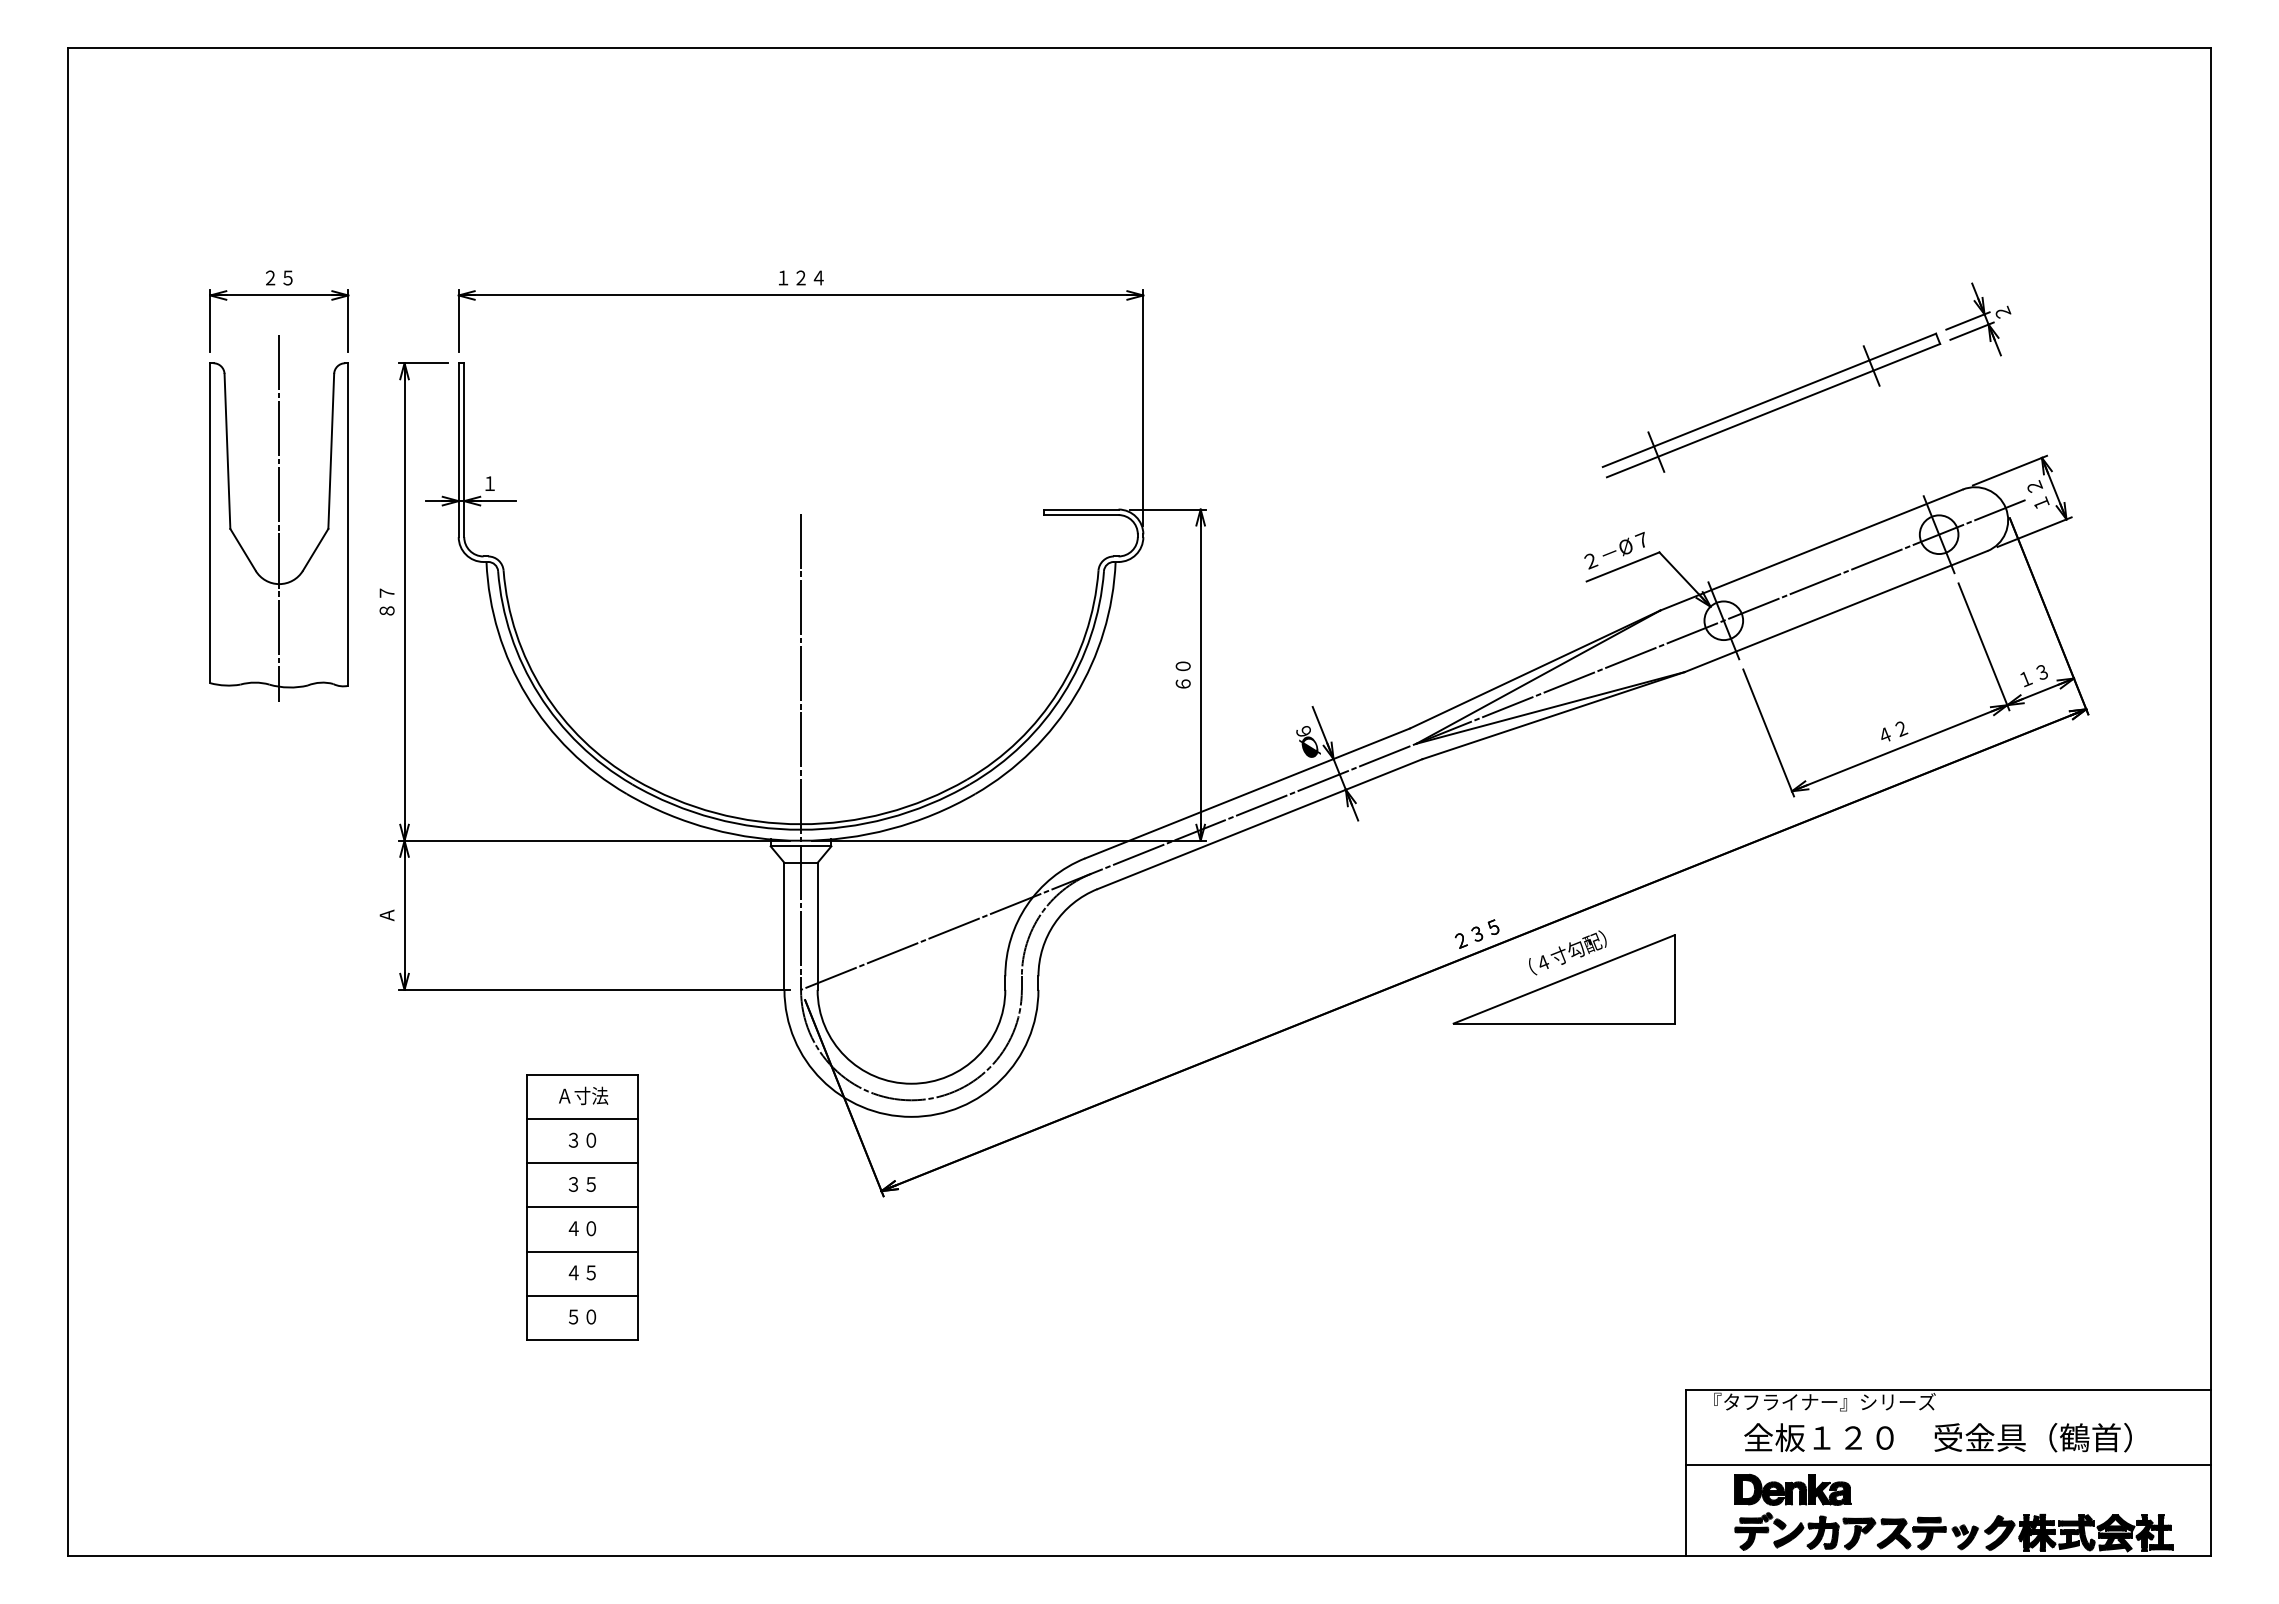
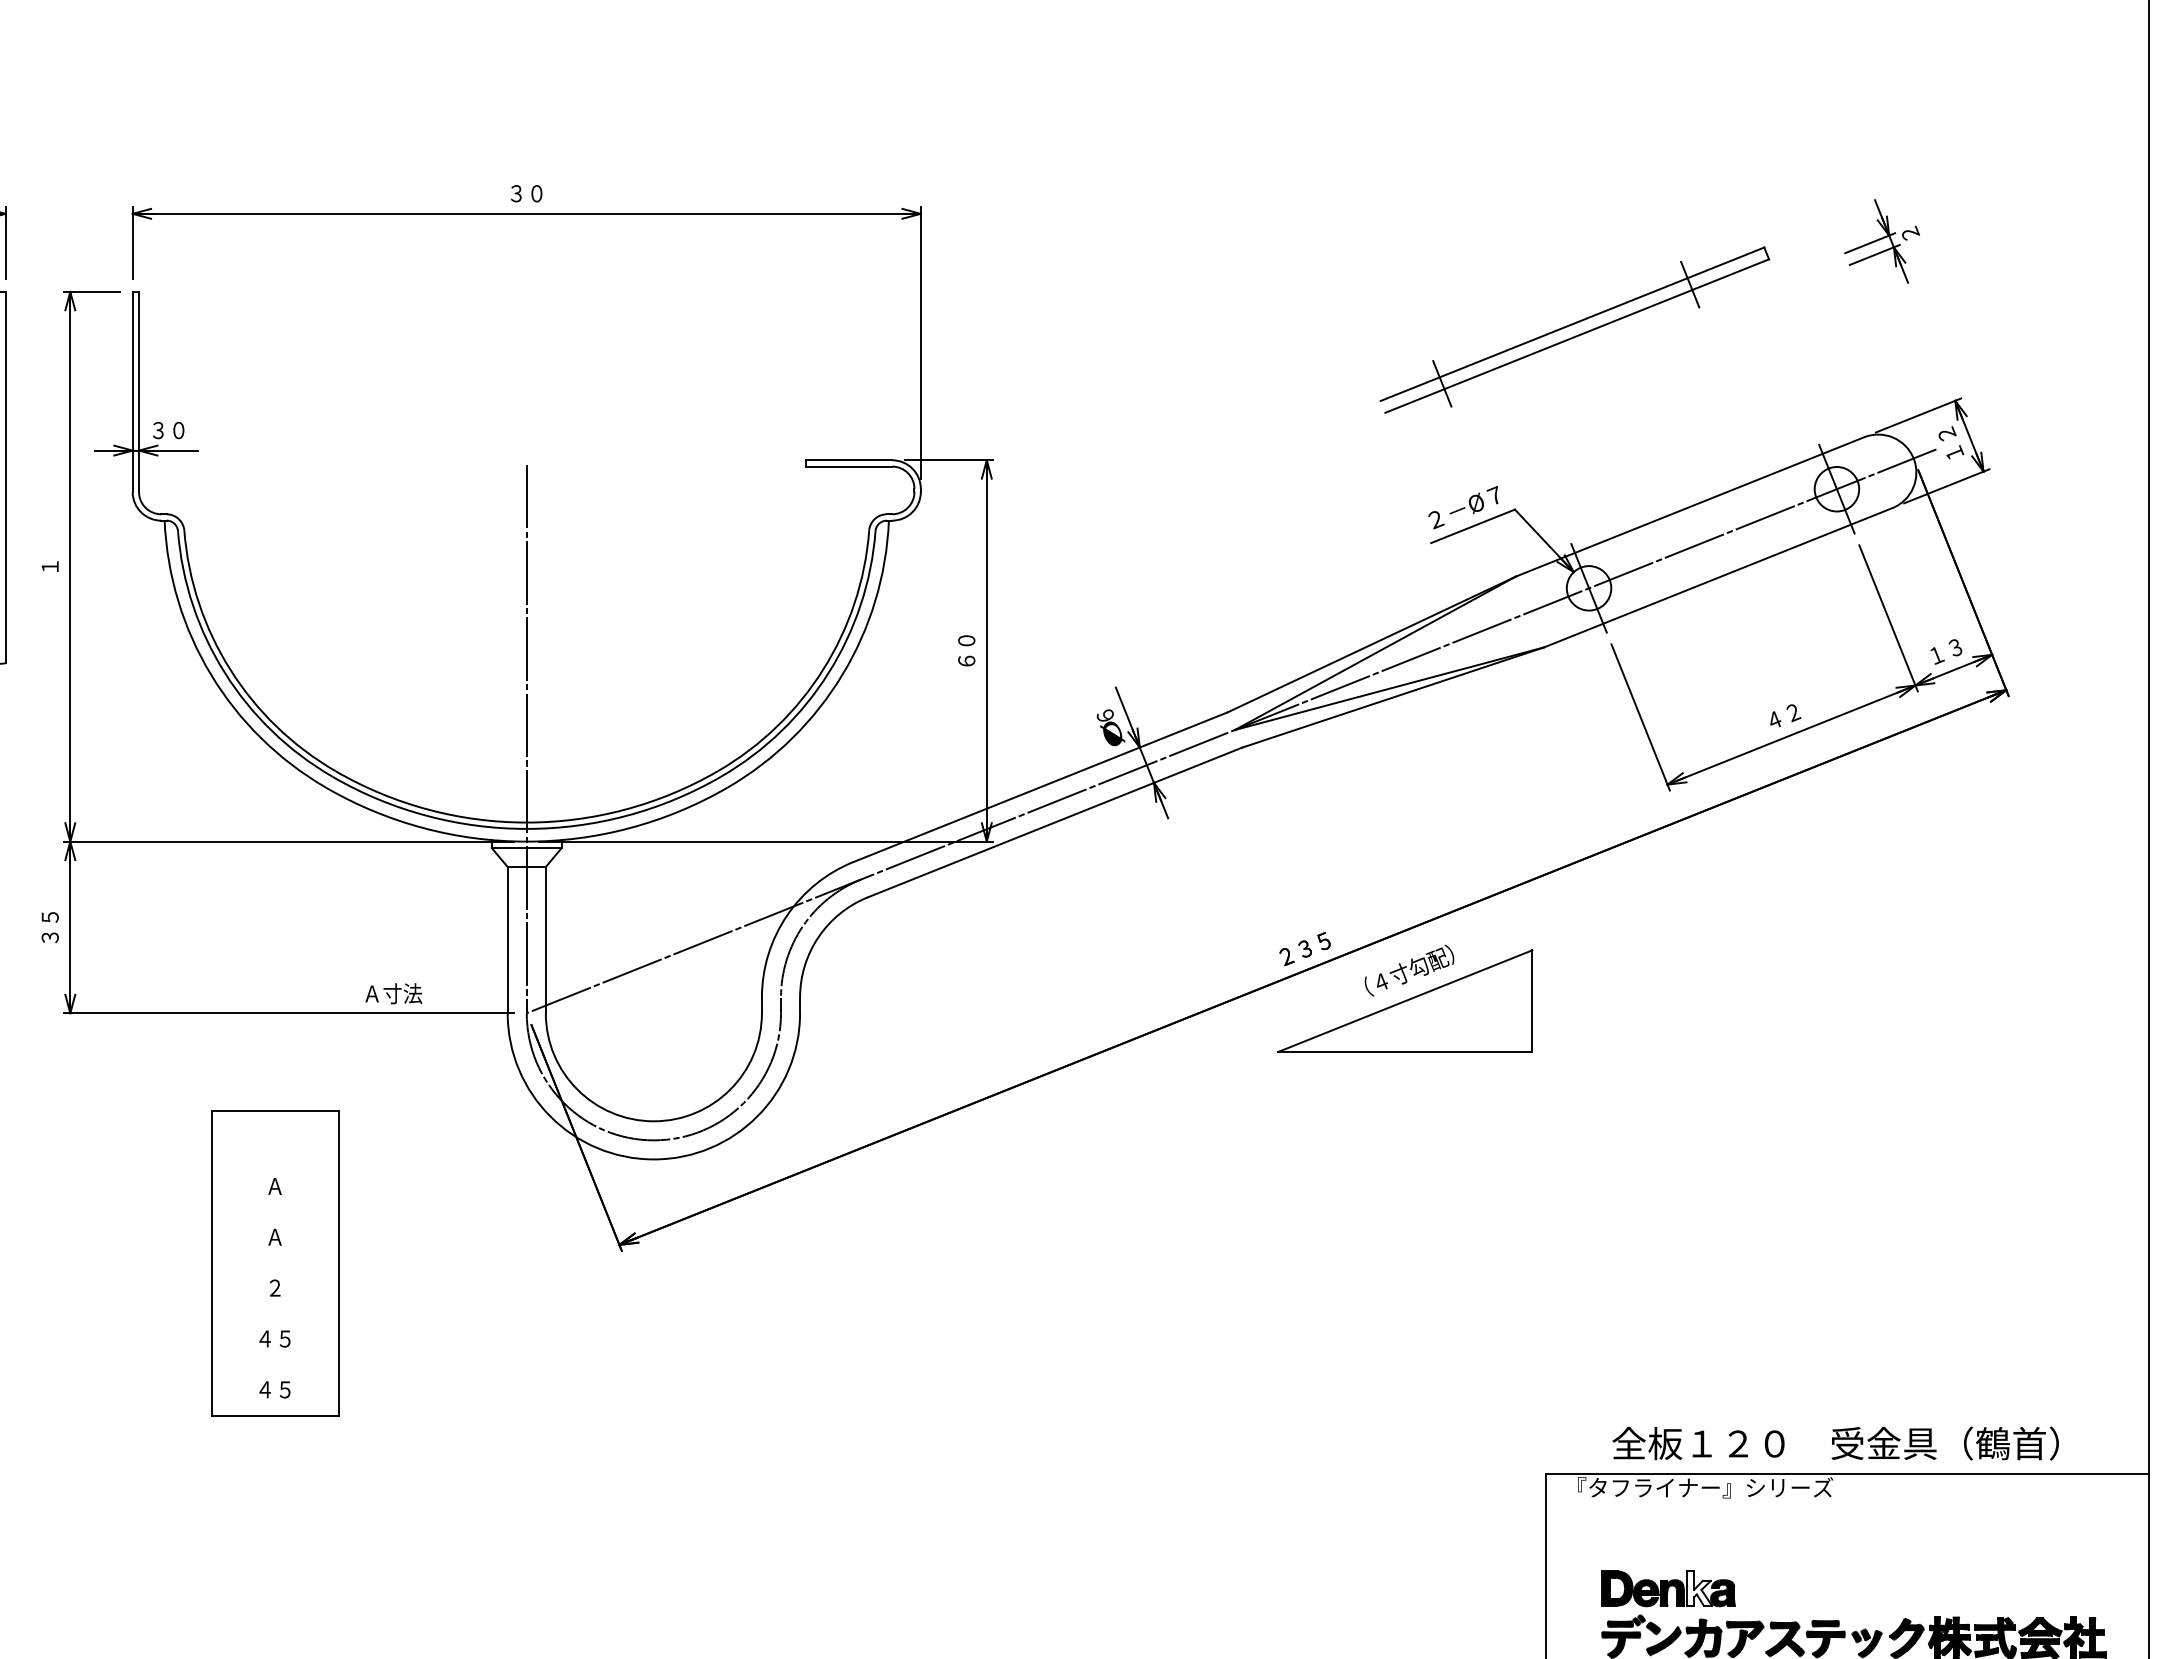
text: (801, 277) -> (527, 193), １２４ -> ３０
part: (1771, 405) -> (1574, 330), moved
text: (489, 483) -> (168, 430), １ -> ３０
text: (386, 601) -> (49, 566), ８７ -> １
text: (386, 915) -> (49, 927), Ａ -> ３５
text: (583, 1095) -> (393, 993), moved
line: (582, 1119) -> (275, 1162), removed
text: (582, 1139) -> (275, 1185), ３０ -> Ａ
line: (582, 1163) -> (275, 1213), removed
text: (581, 1184) -> (274, 1237), ３５ -> Ａ
line: (582, 1207) -> (275, 1263), removed
text: (582, 1228) -> (275, 1287), ４０ -> ２
line: (582, 1251) -> (275, 1314), removed
line: (582, 1295) -> (275, 1365), removed
text: (582, 1316) -> (275, 1389), ５０ -> ４５
text: (1937, 1437) -> (1835, 1443), moved
line: (1948, 1464) -> (1847, 1559), removed
fill: (1819, 1489) -> (1699, 1588), removed

